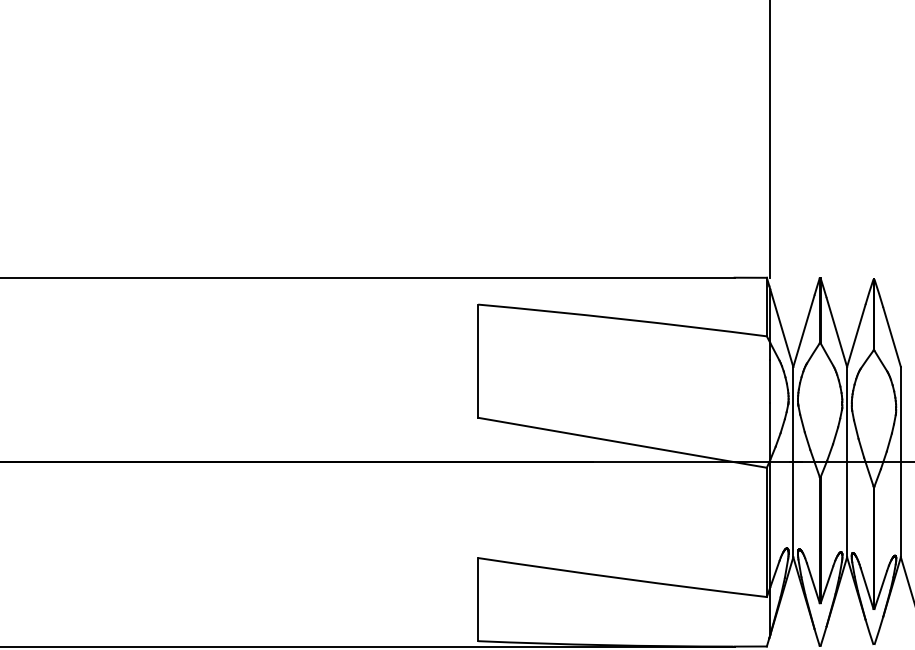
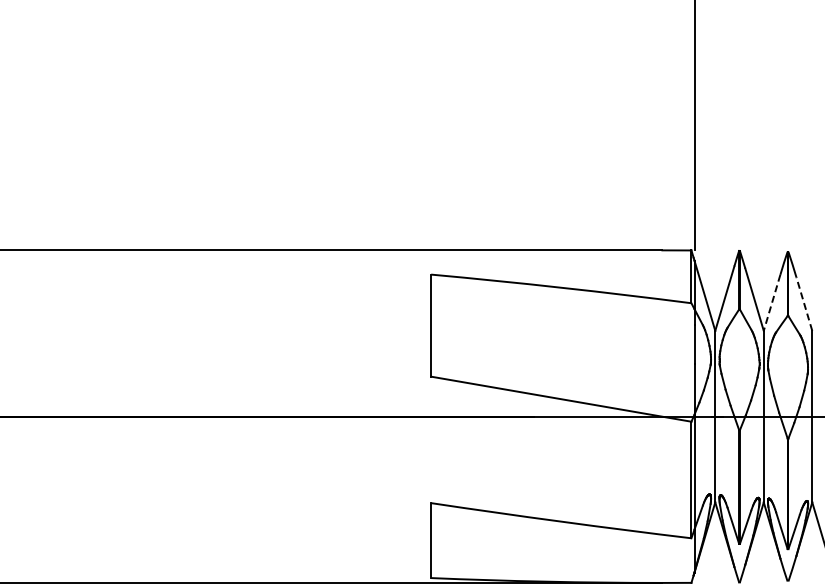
line: (855, 336) -> (771, 303), solid -> dashed
line: (892, 337) -> (804, 304), solid -> dashed

